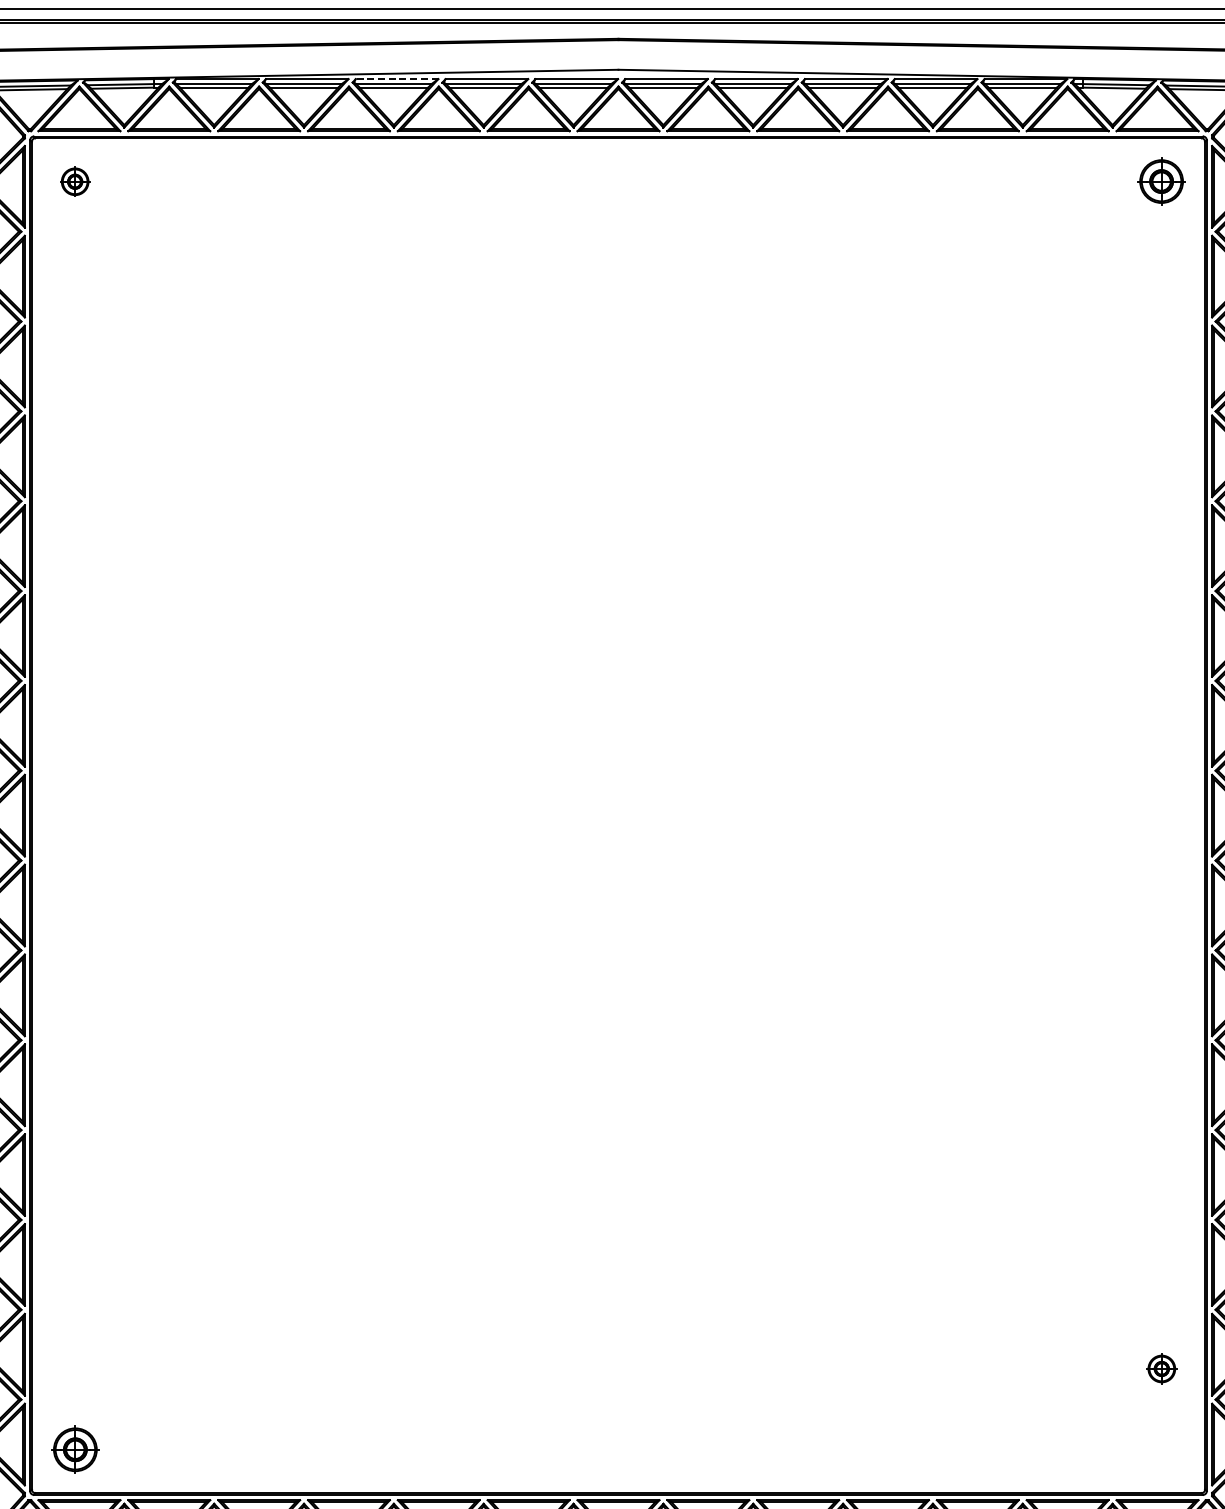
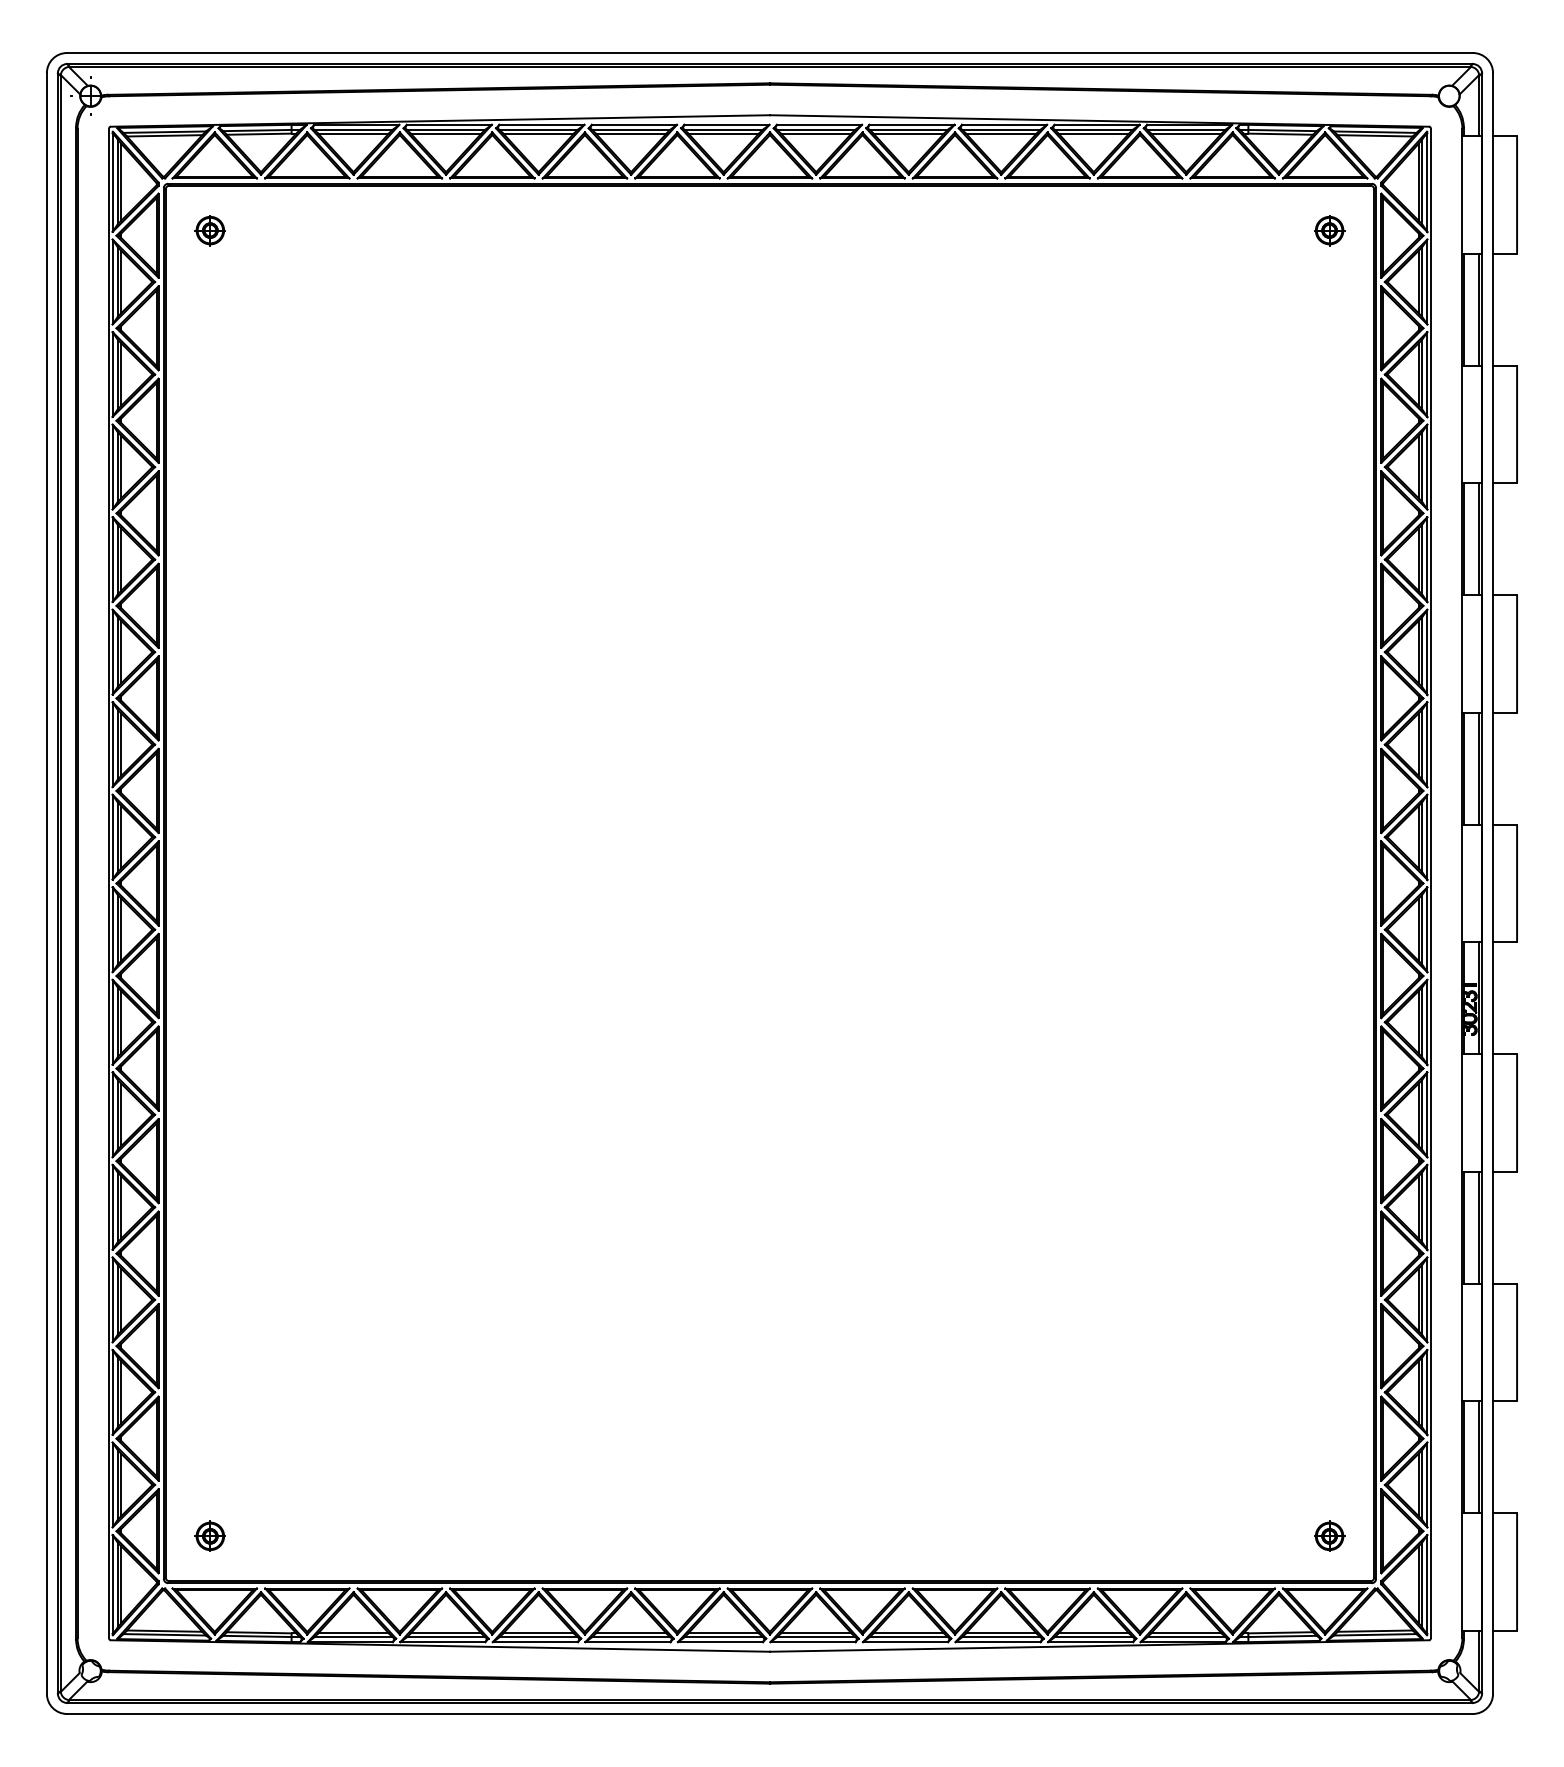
line: (396, 78) -> (541, 124), dashed -> solid
part: (1161, 181) -> (1329, 230), size x0.62
part: (1161, 1368) -> (1329, 1535), moved
part: (74, 1448) -> (209, 1535), size x0.62

